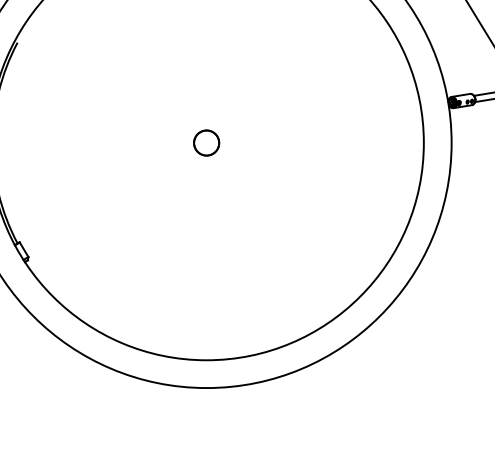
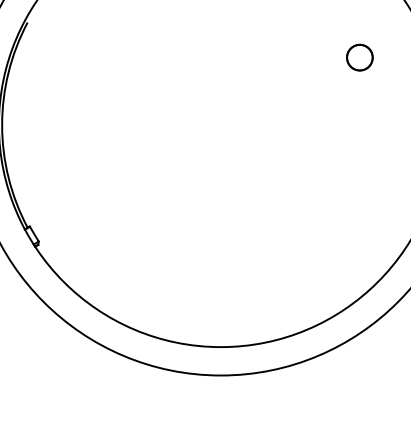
circle: (206, 142) -> (359, 57), moved

